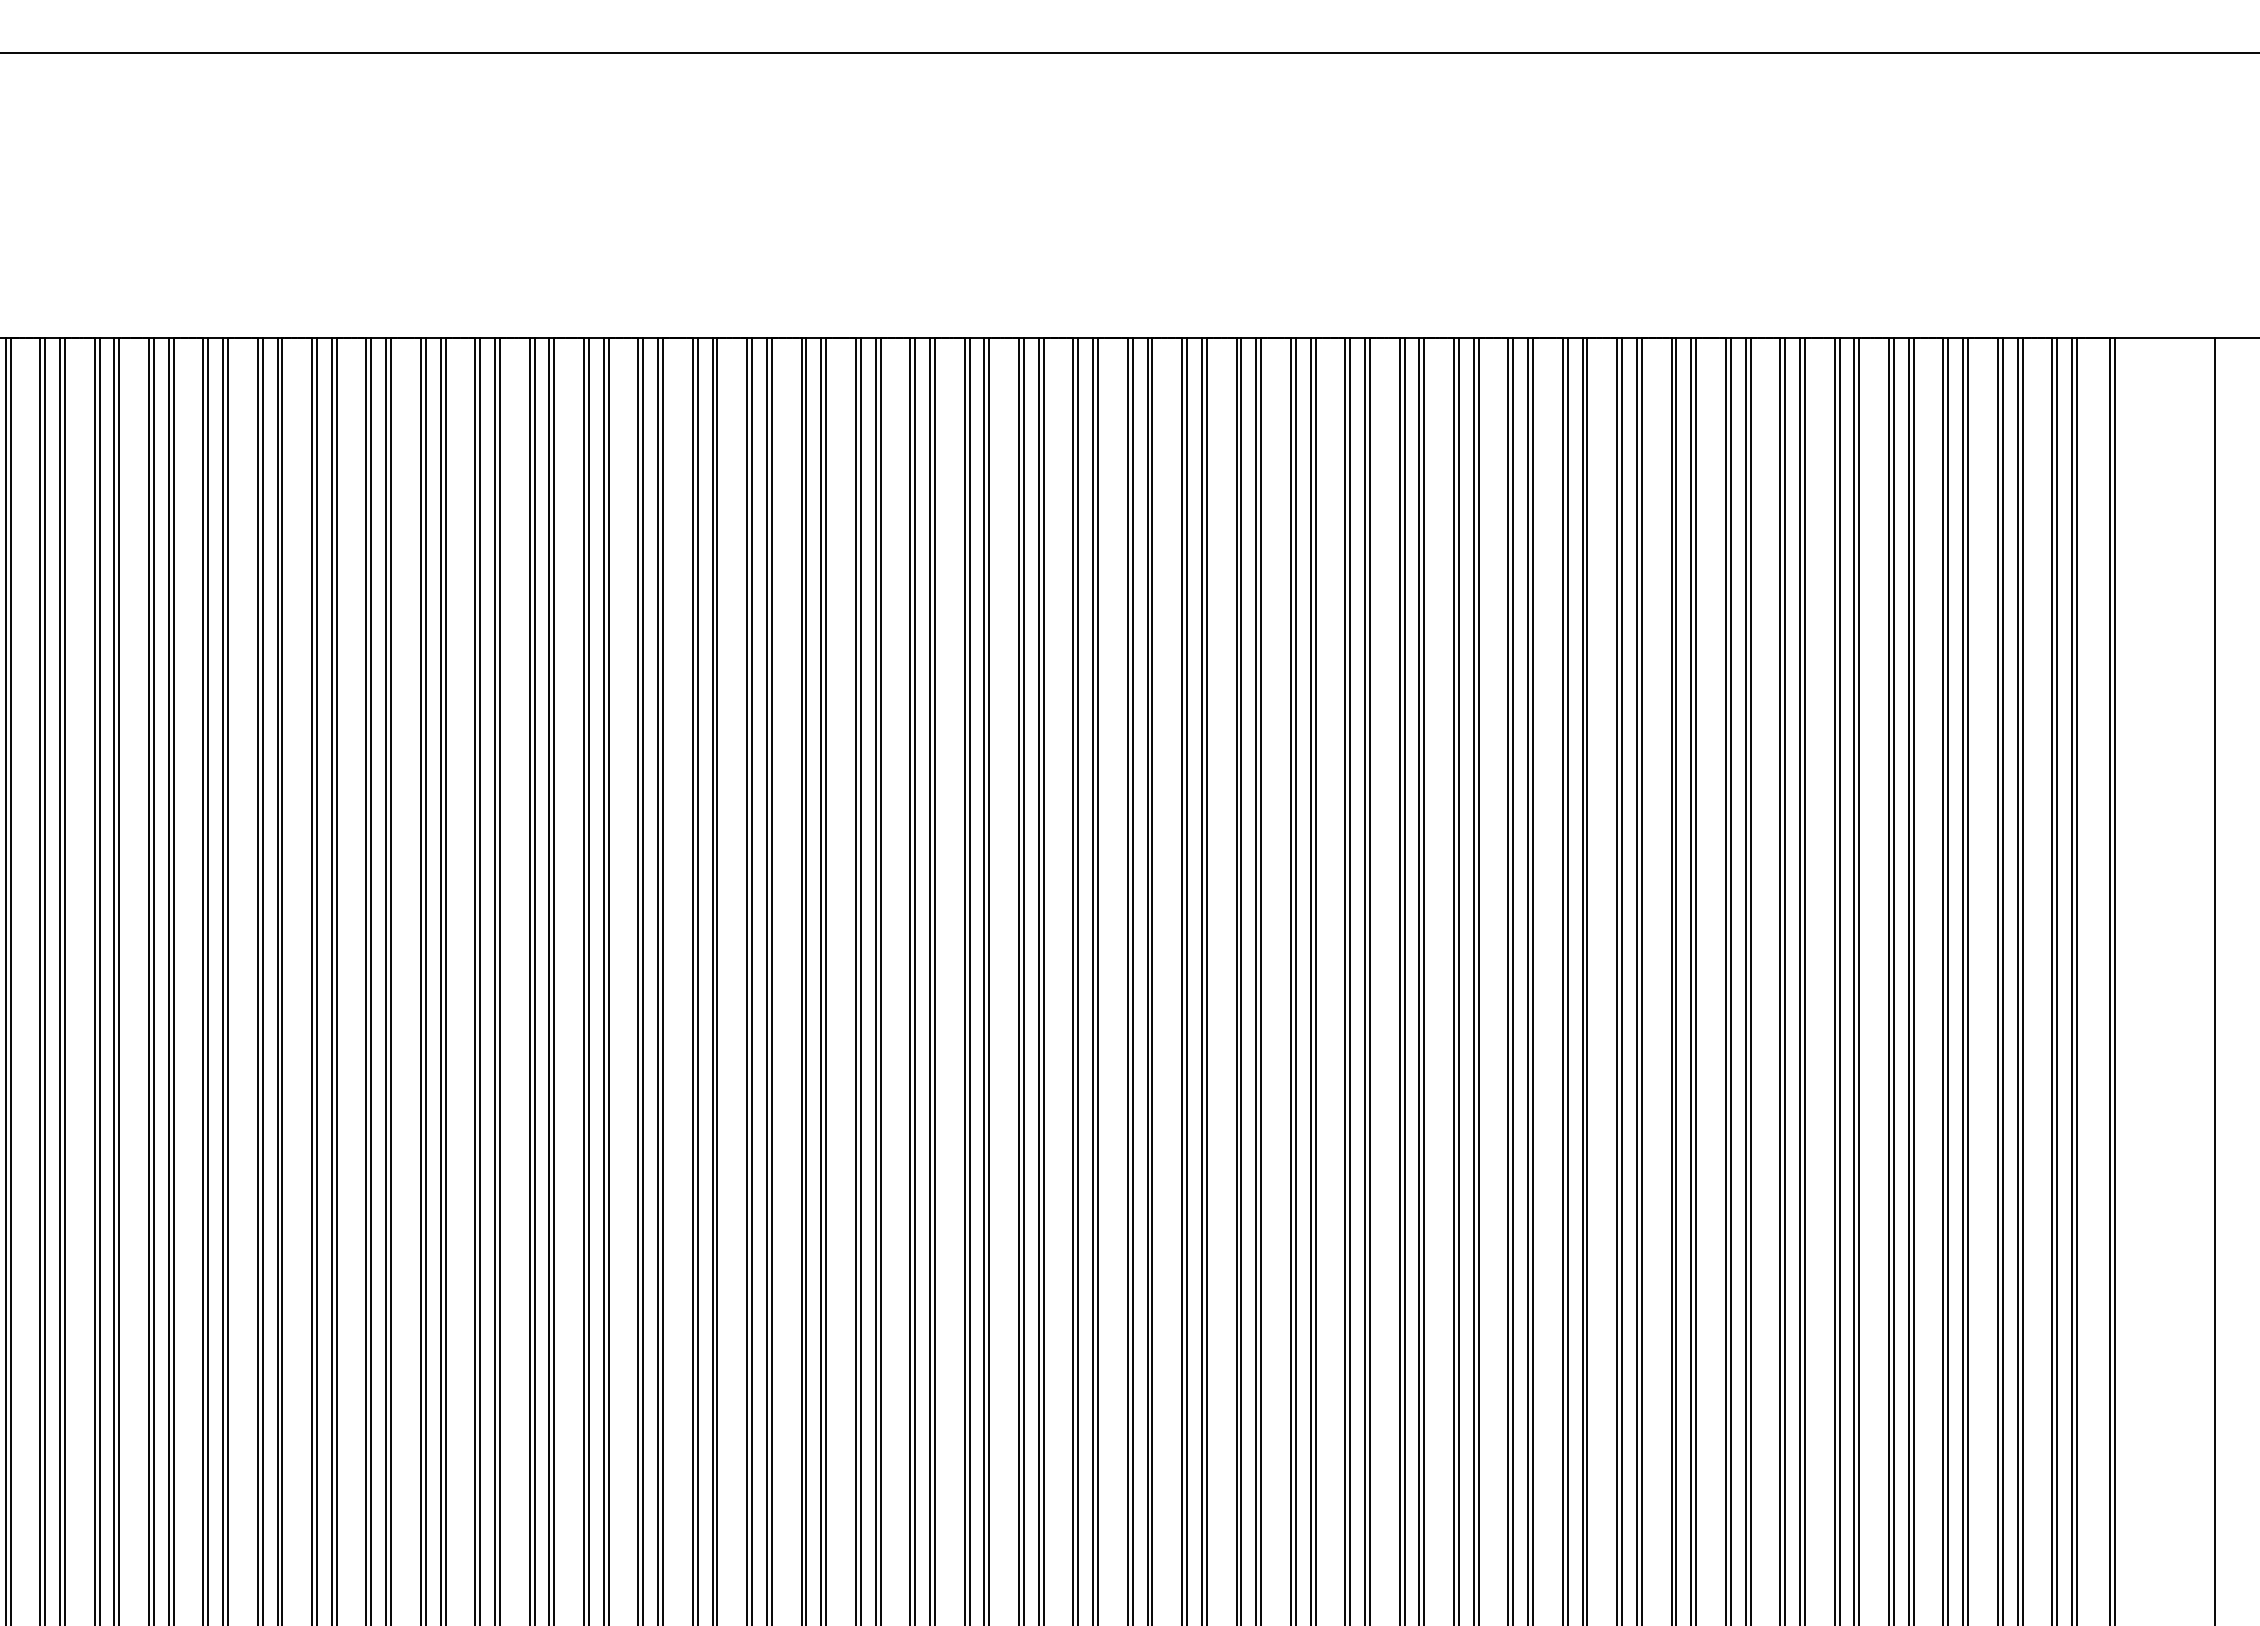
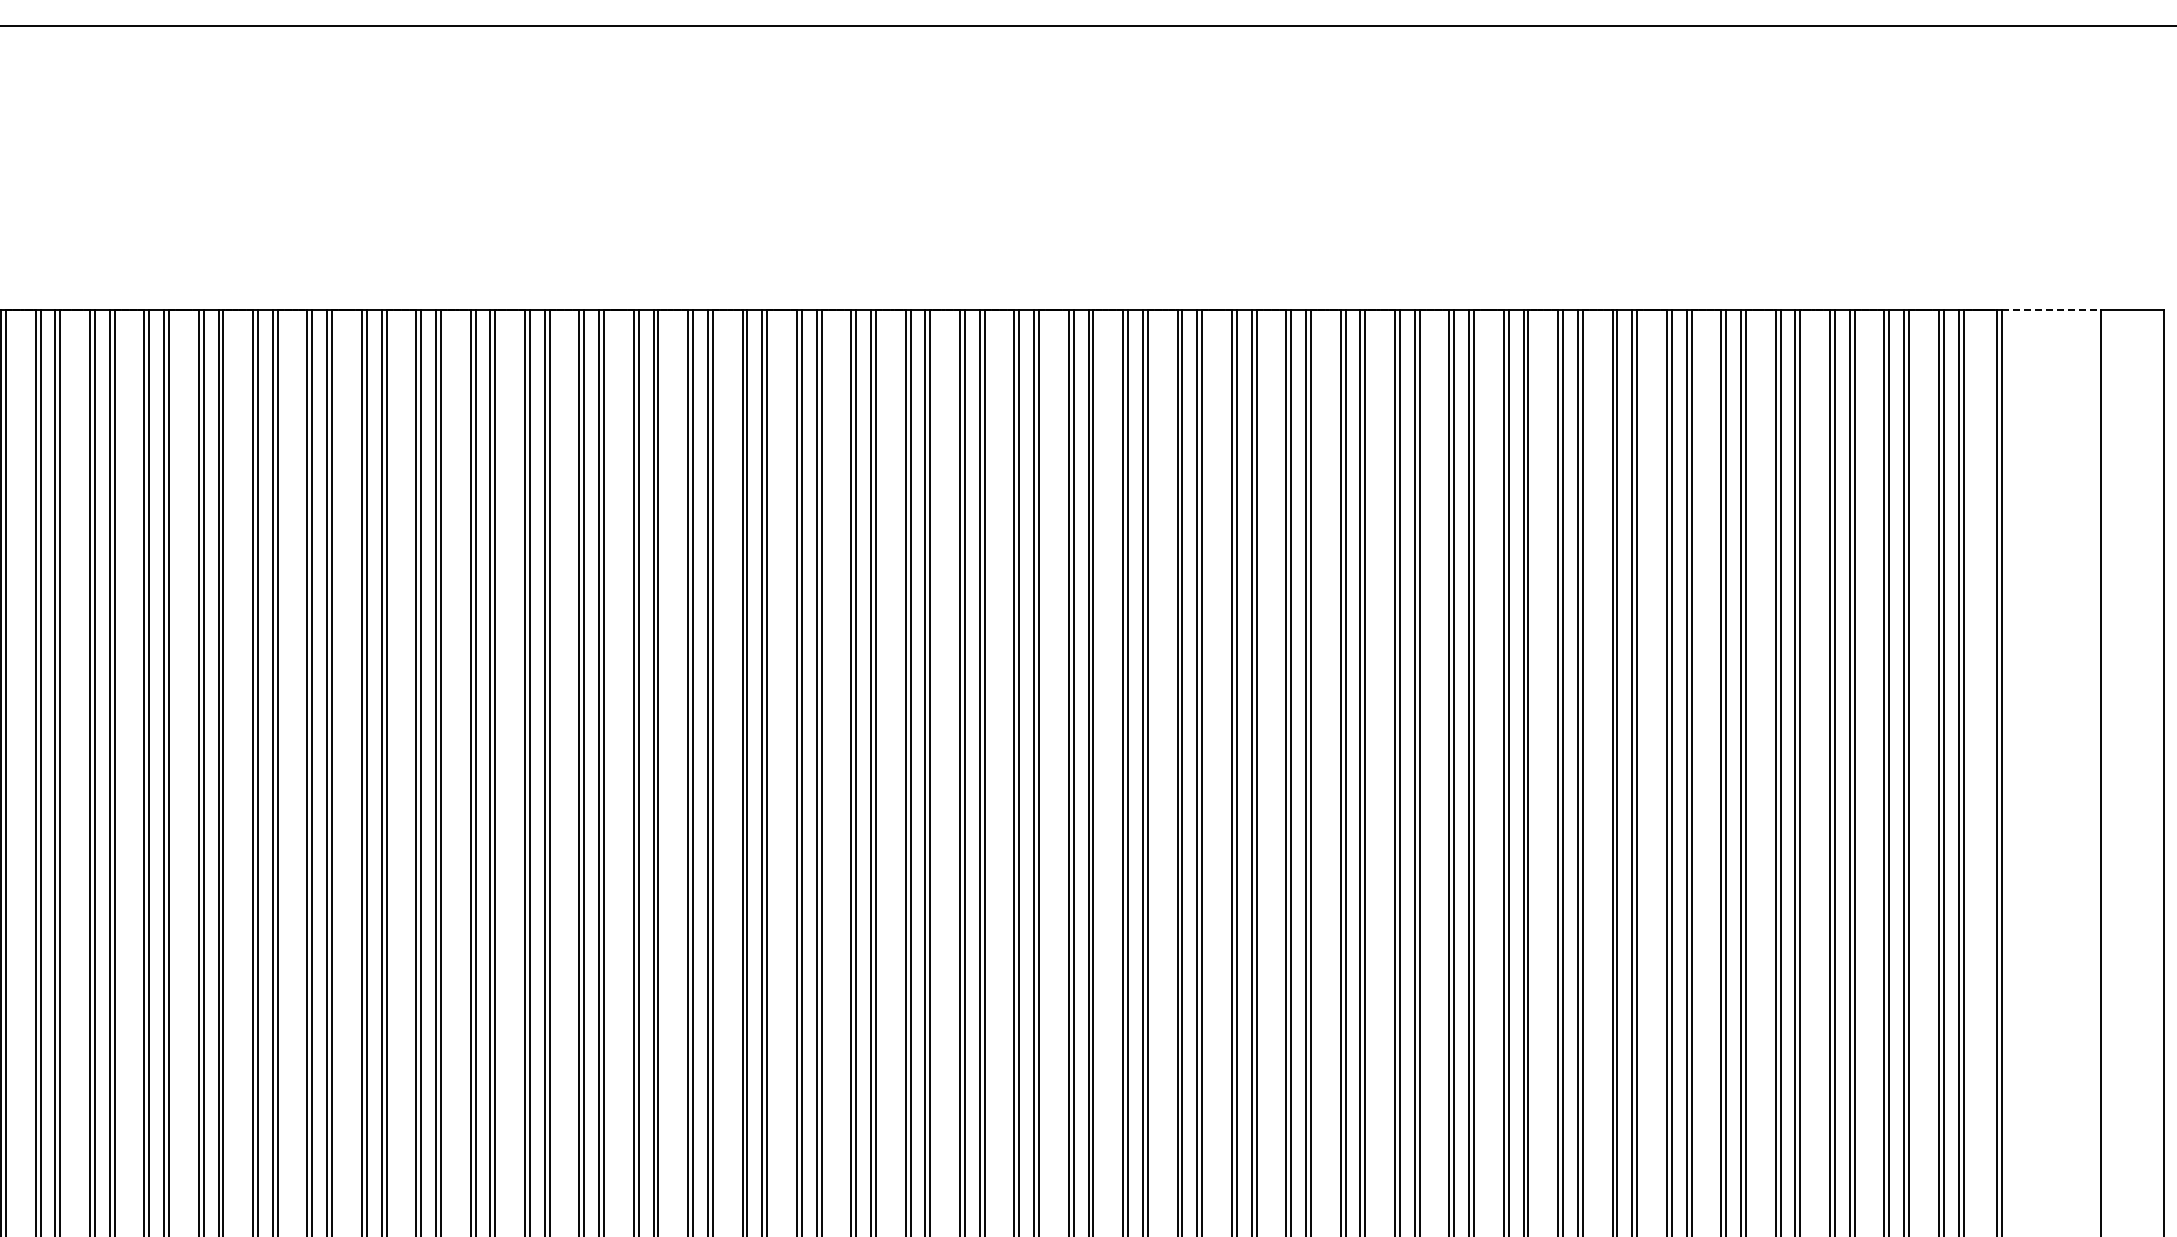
line: (2164, 337) -> (2051, 310), solid -> dashed

